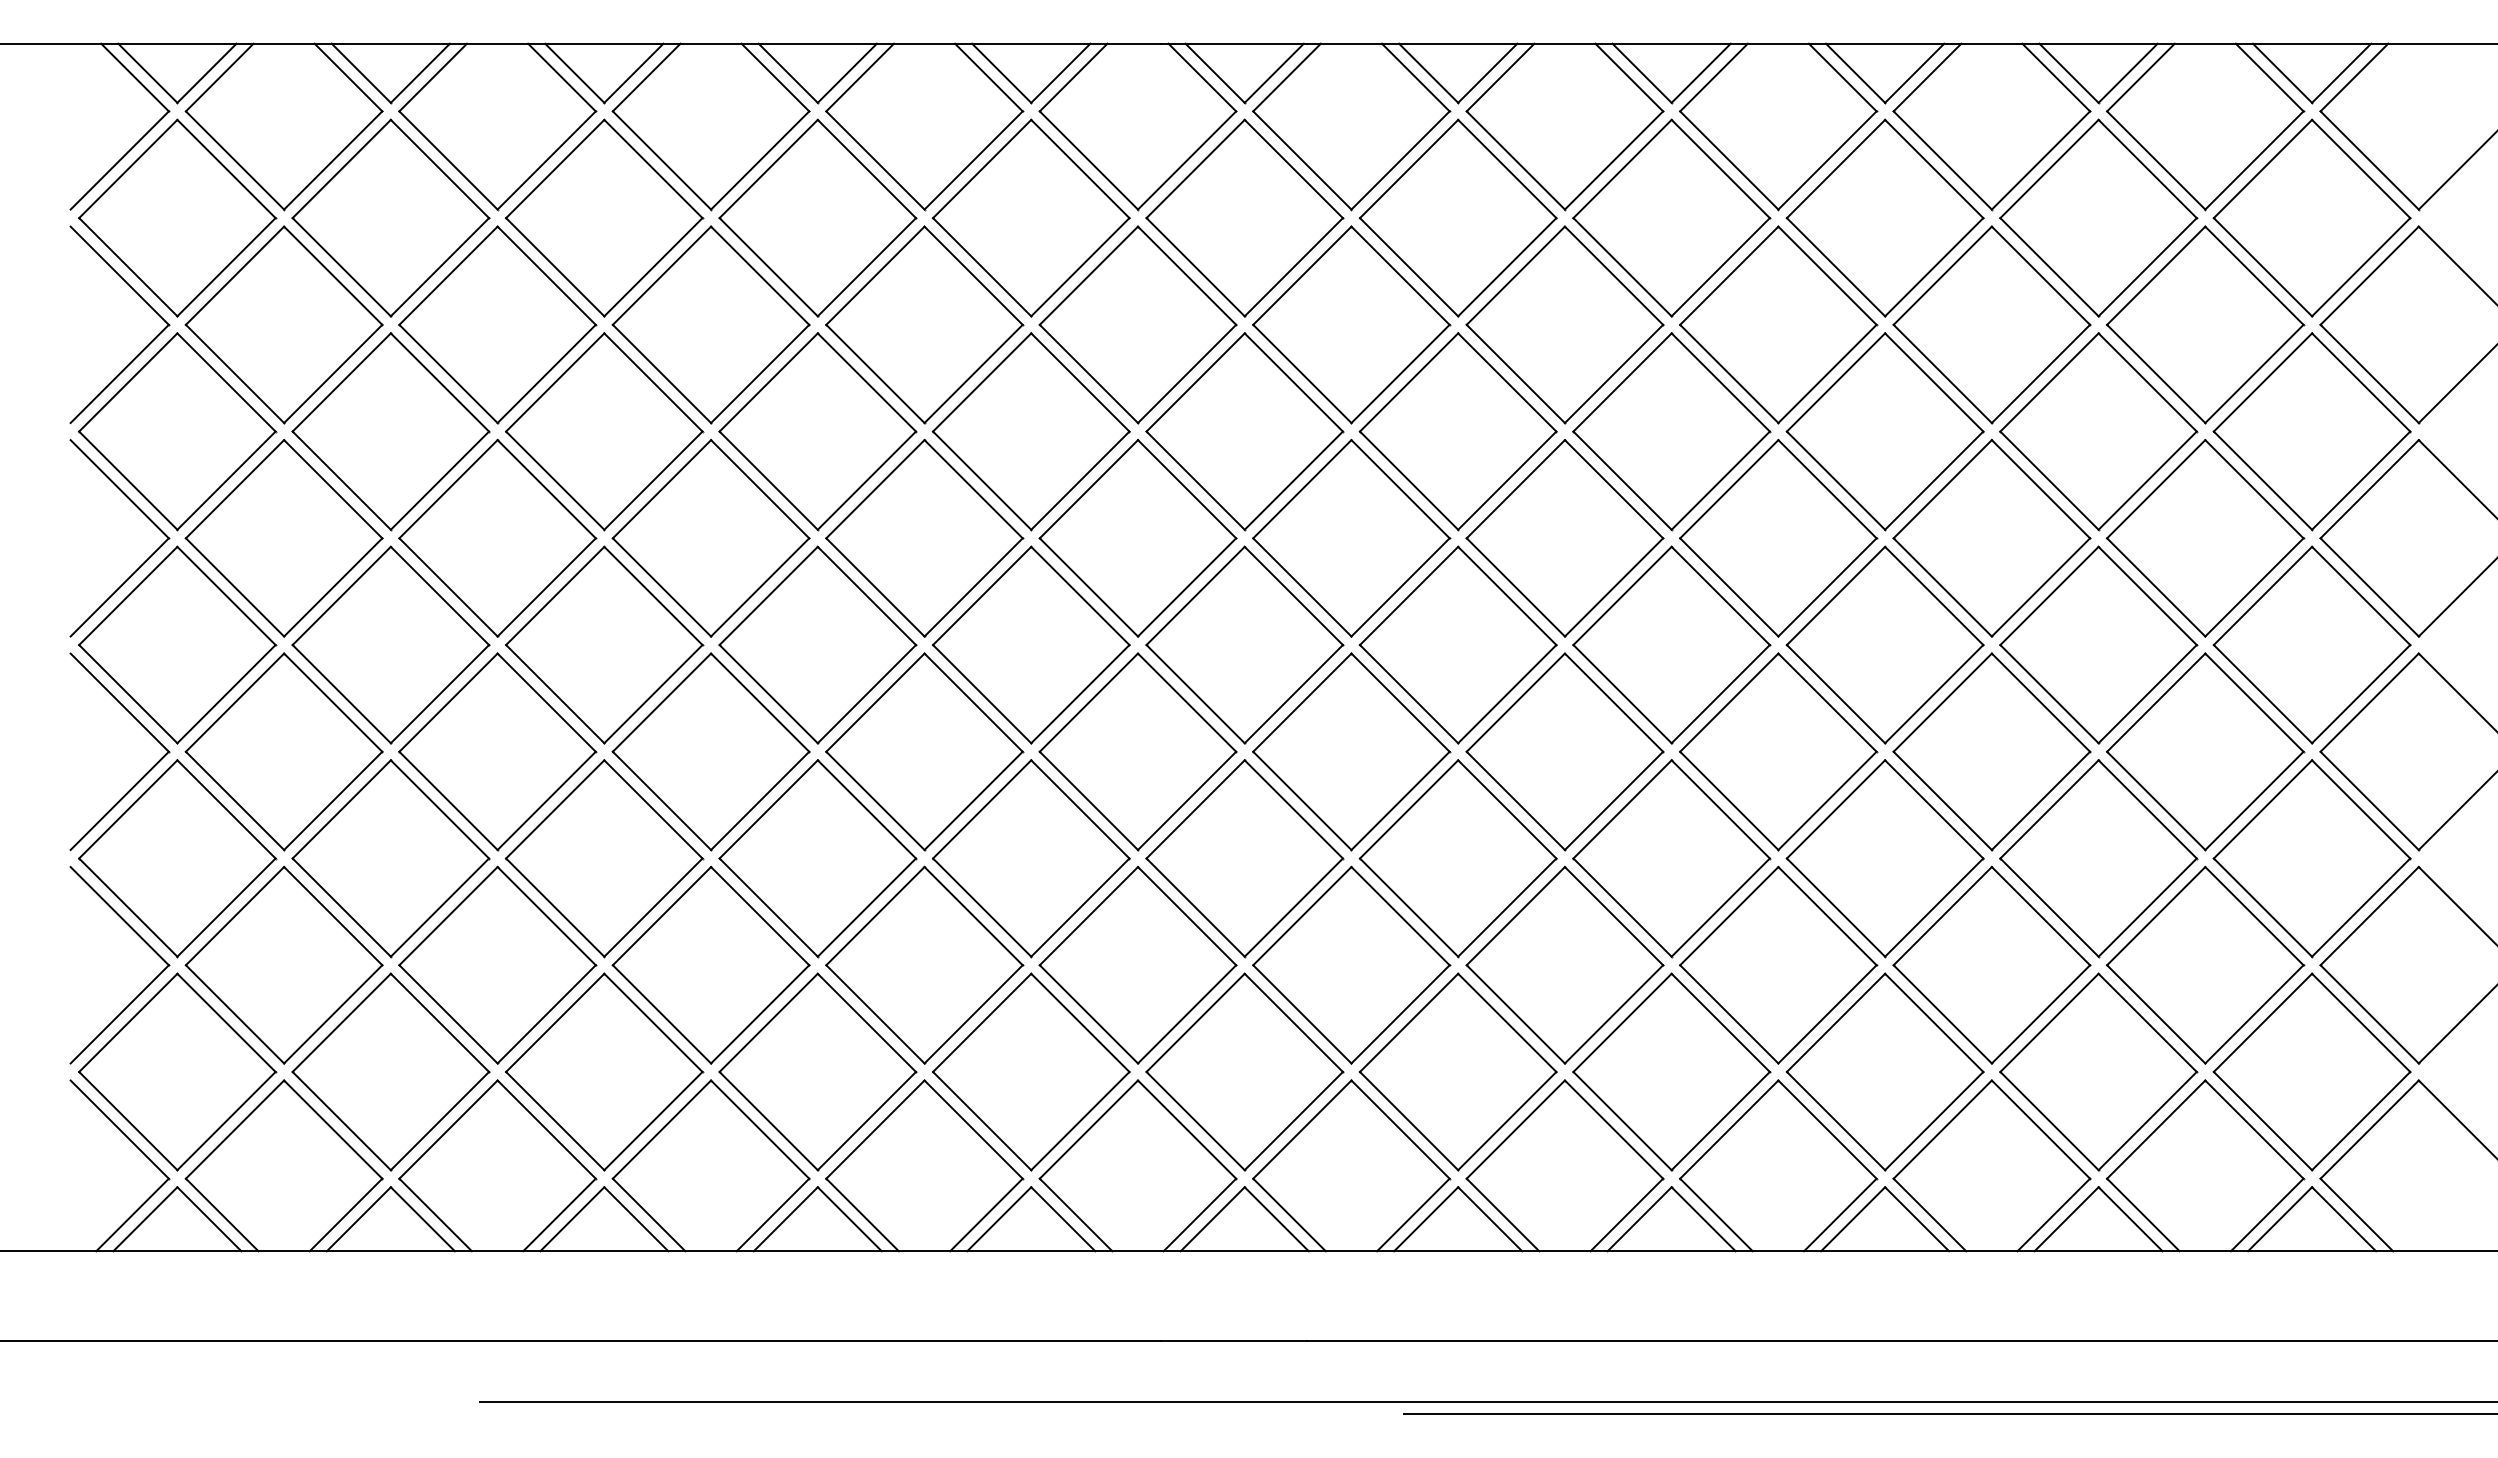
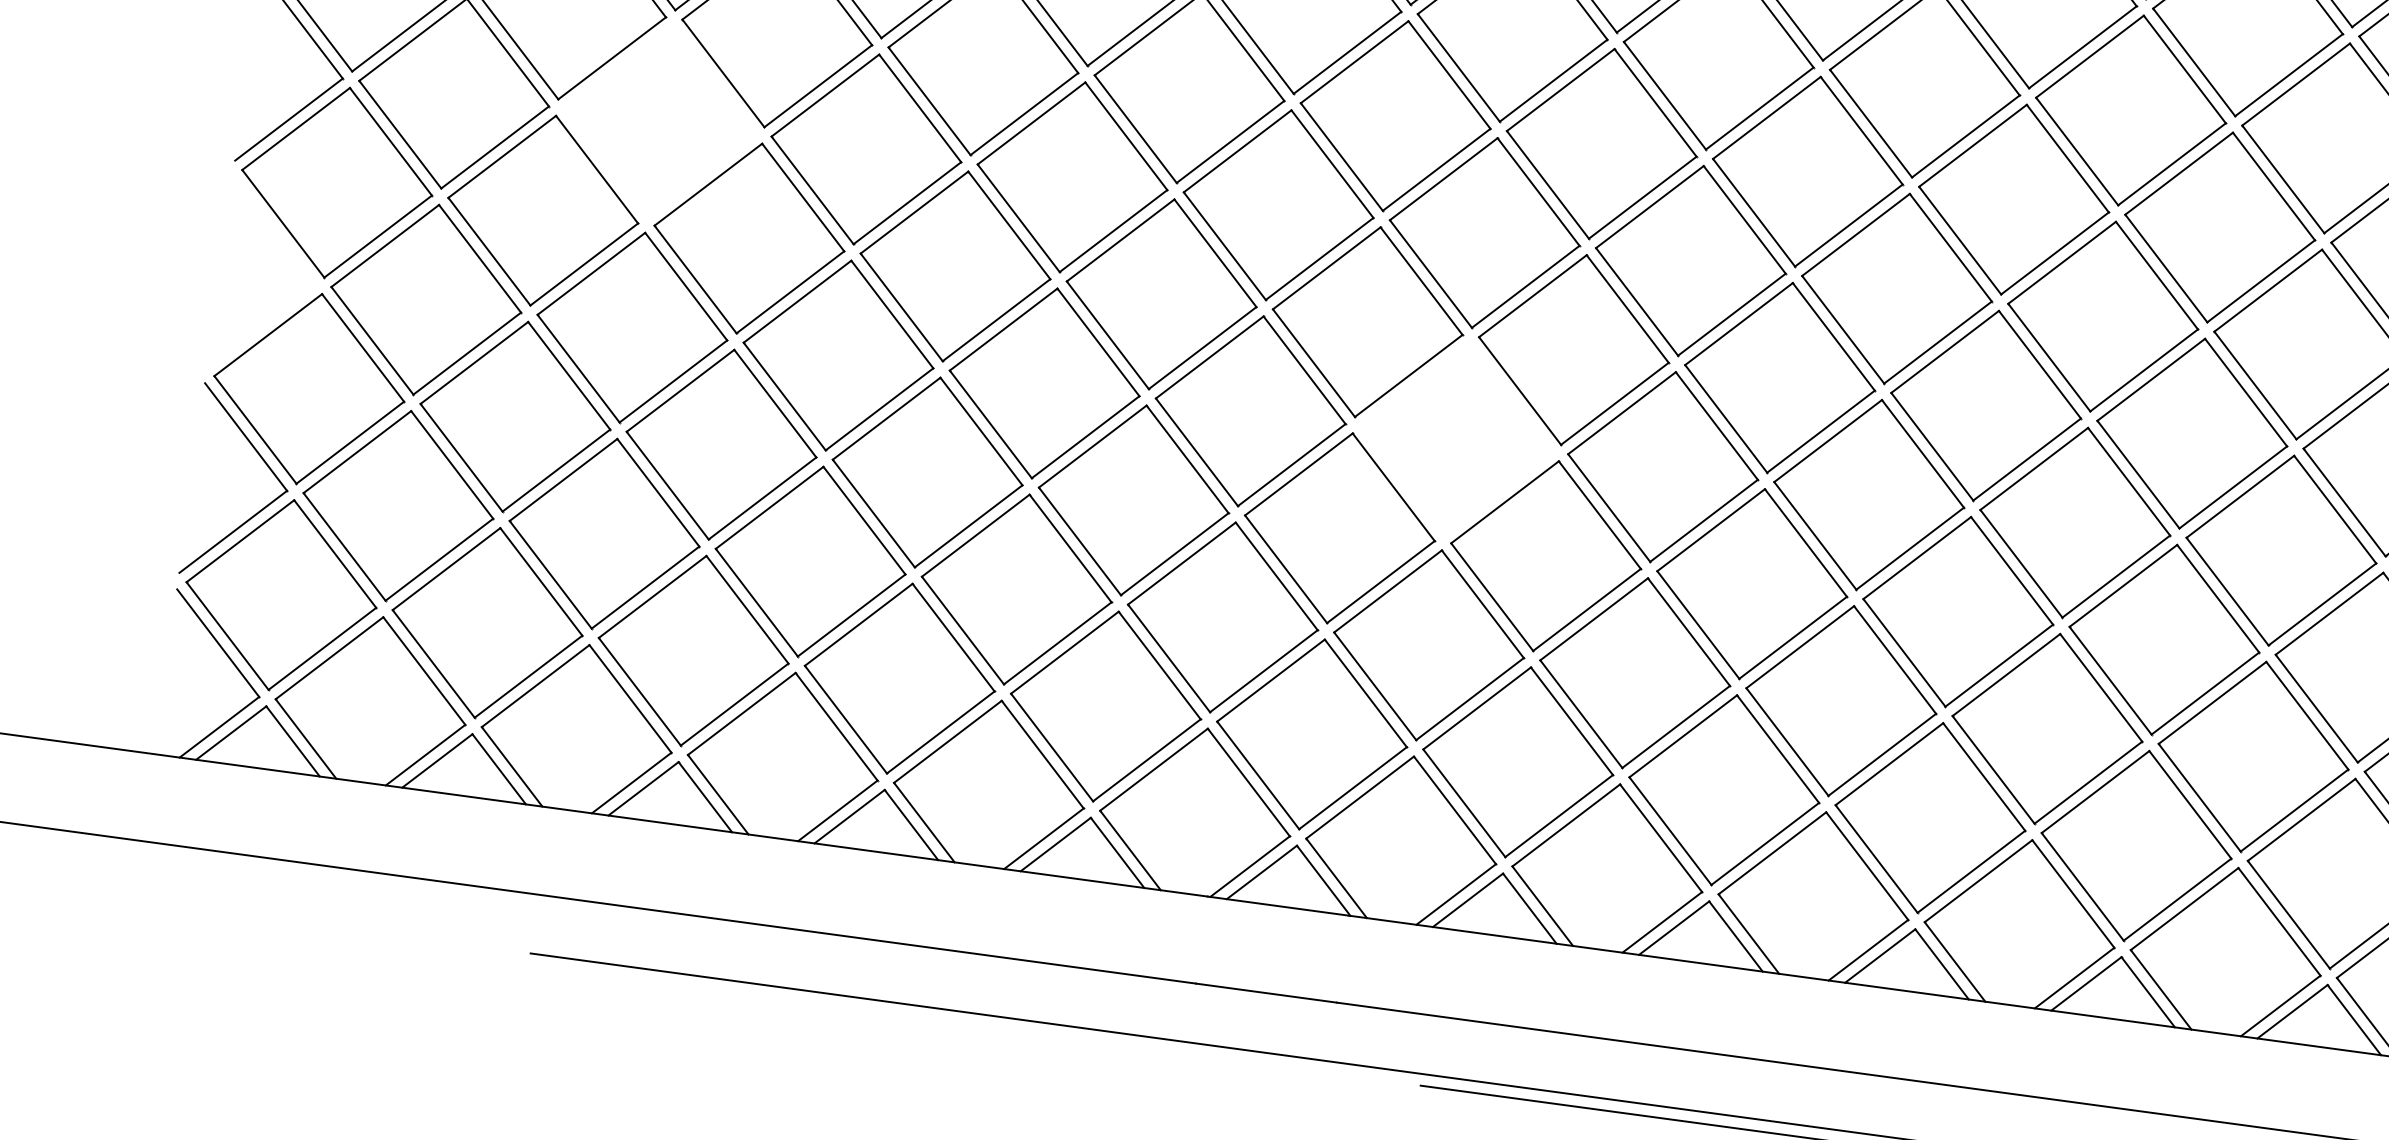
part: (497, 538) -> (660, 121), removed
part: (143, 727) -> (293, 257), removed
part: (1351, 751) -> (1456, 438), removed

